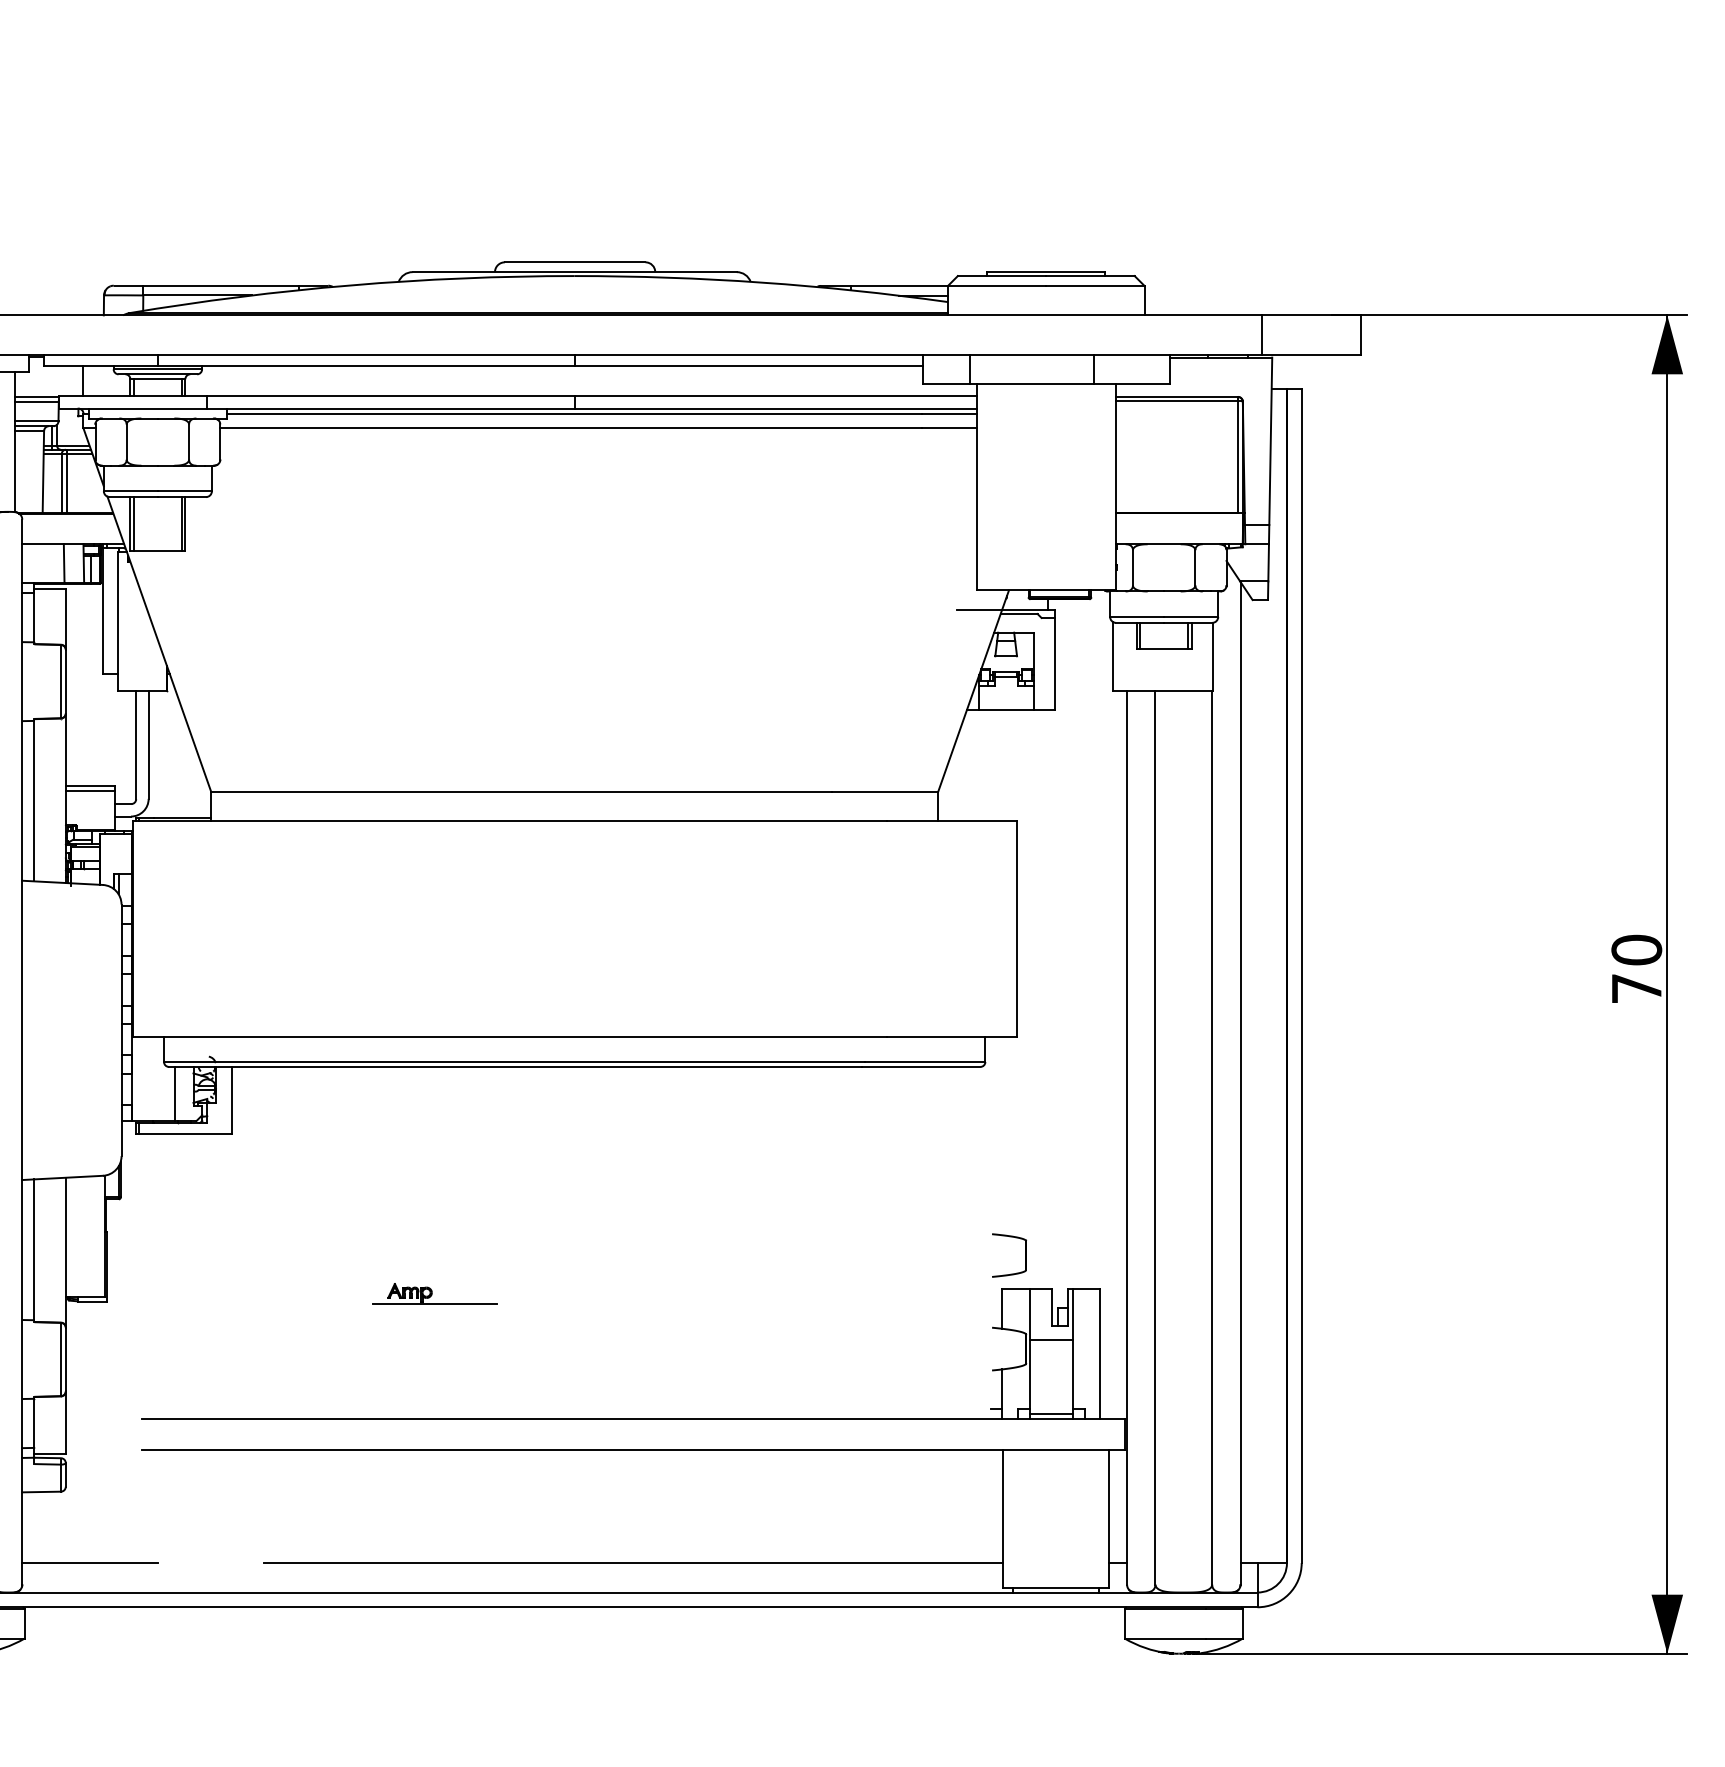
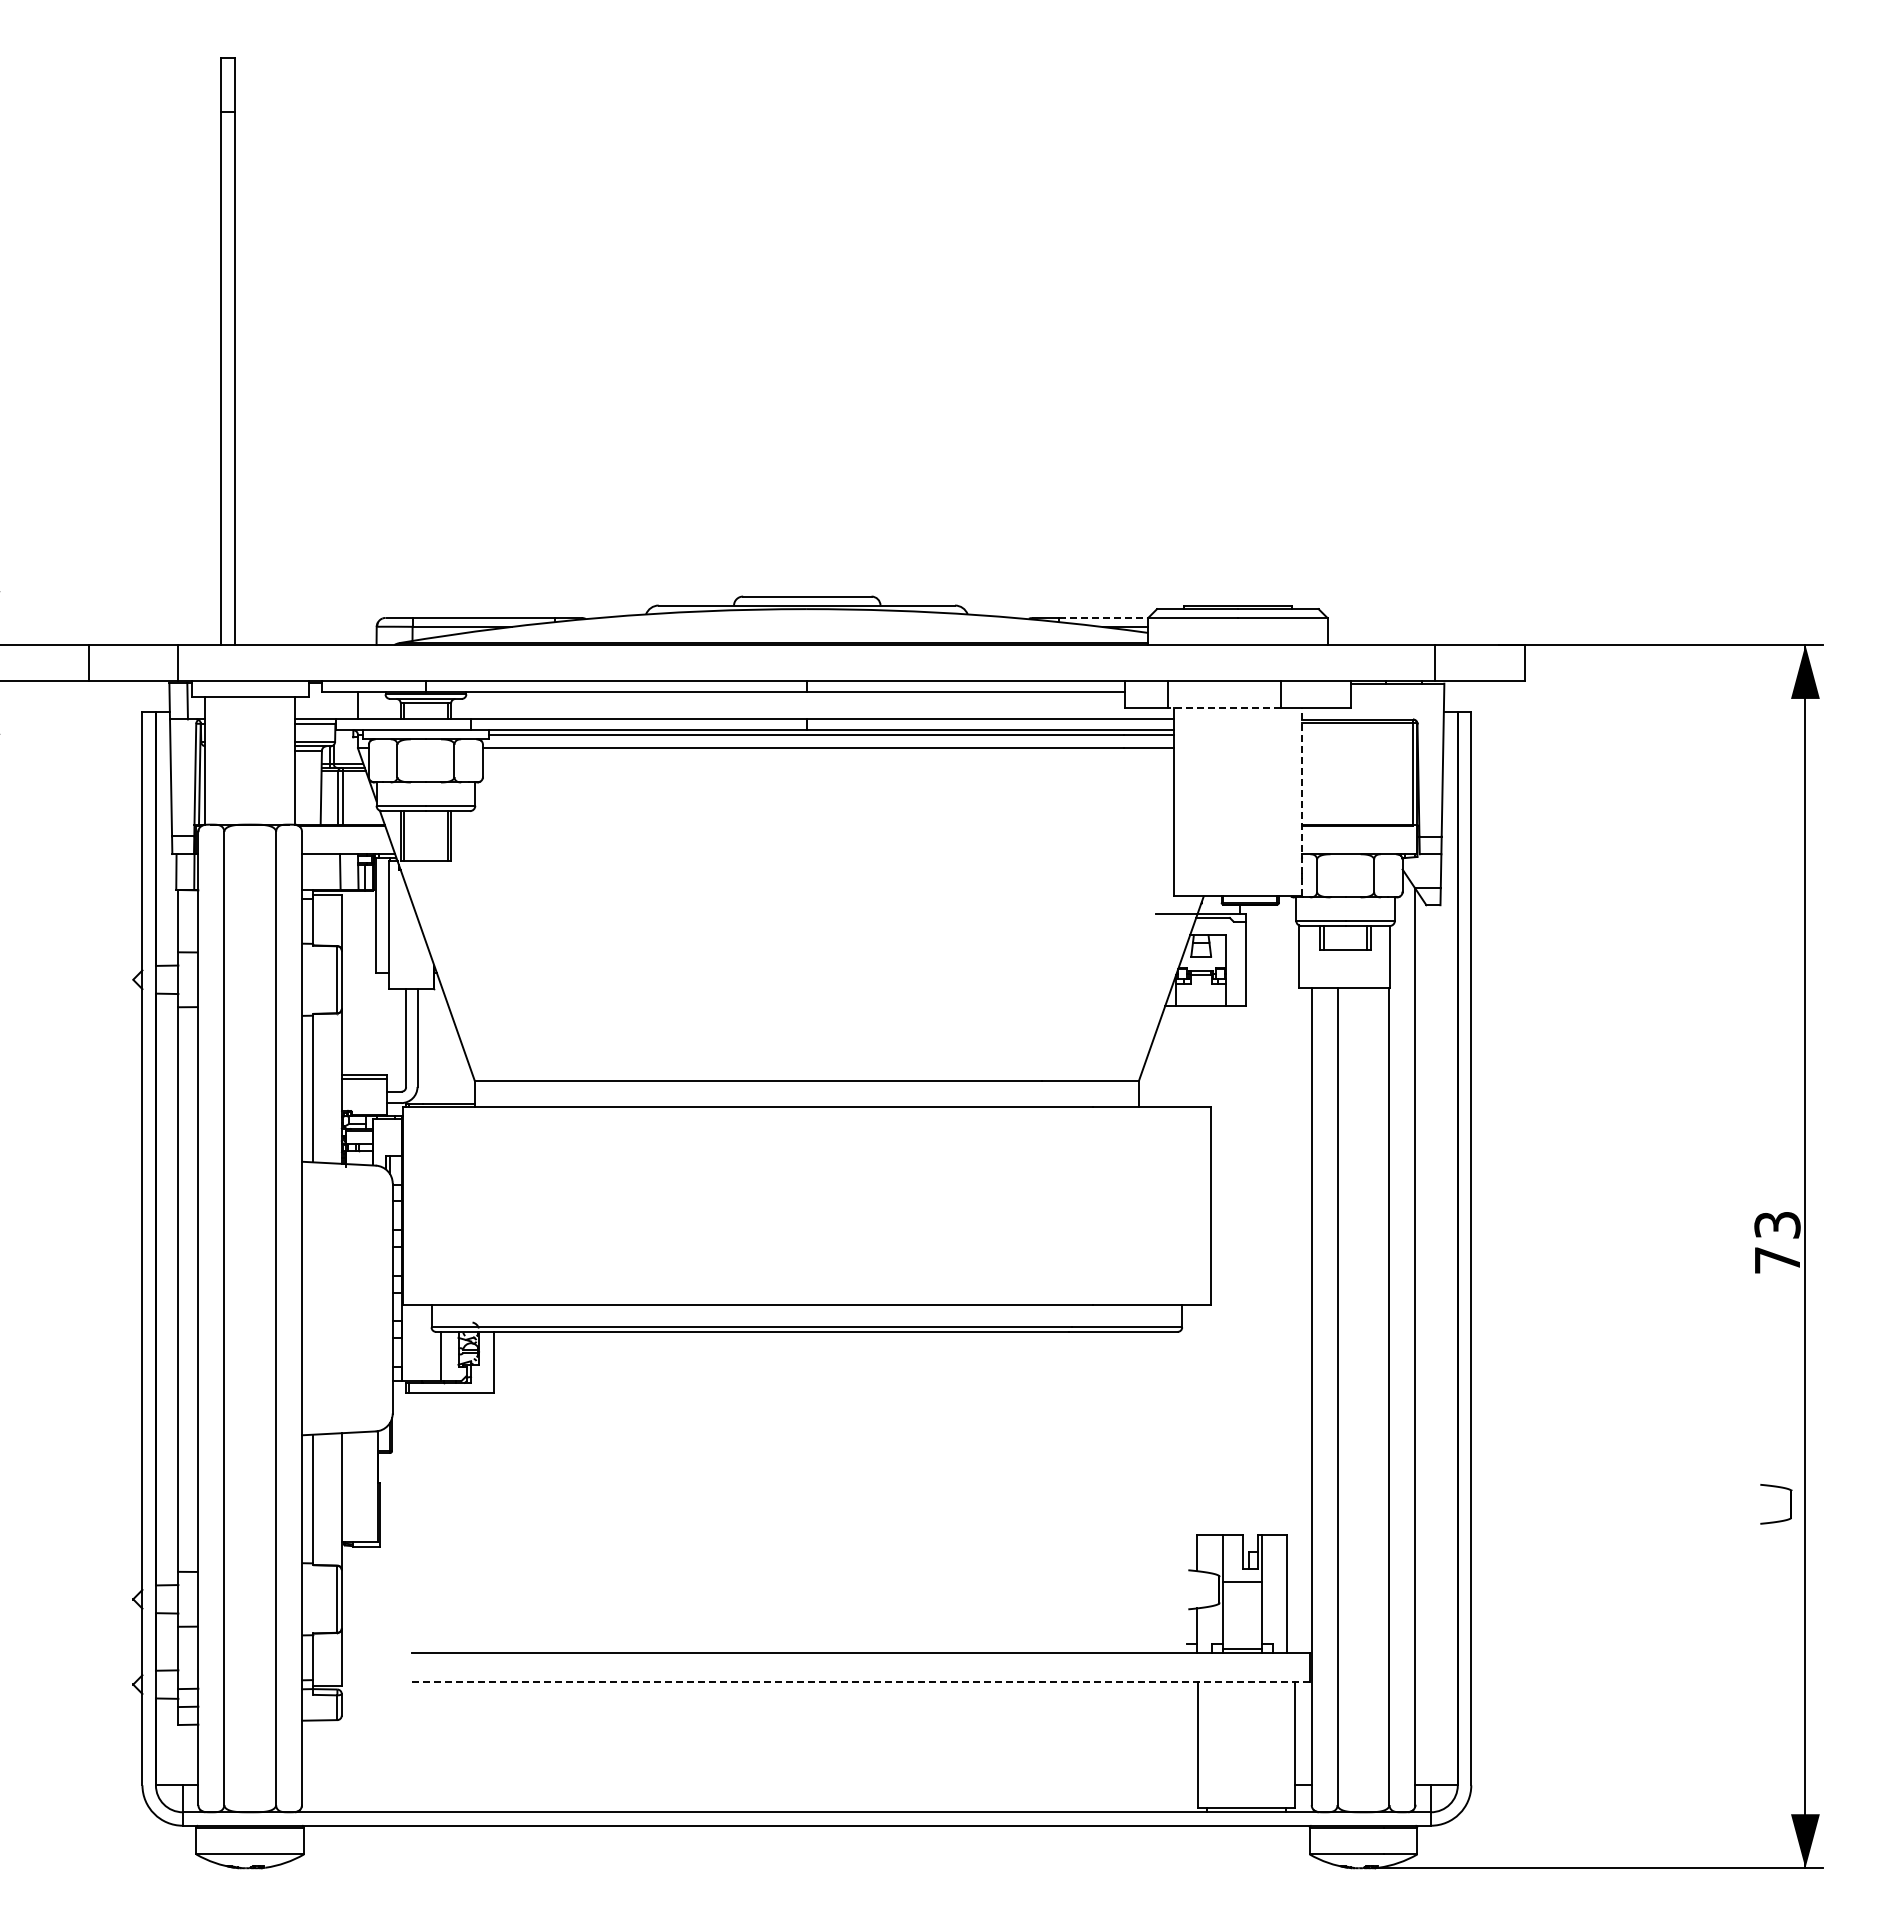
line: (900, 286) -> (1104, 618), solid -> dashed
line: (1031, 383) -> (1224, 707), solid -> dashed
line: (1115, 486) -> (1301, 801), solid -> dashed
text: (1636, 950) -> (1777, 1225), 70 -> 73
part: (1025, 1255) -> (1790, 1504), moved
part: (435, 1292) -> (679, 1538), removed
line: (633, 1450) -> (860, 1682), solid -> dashed
line: (90, 1563) -> (364, 1785), removed
line: (633, 1563) -> (860, 1785), removed

